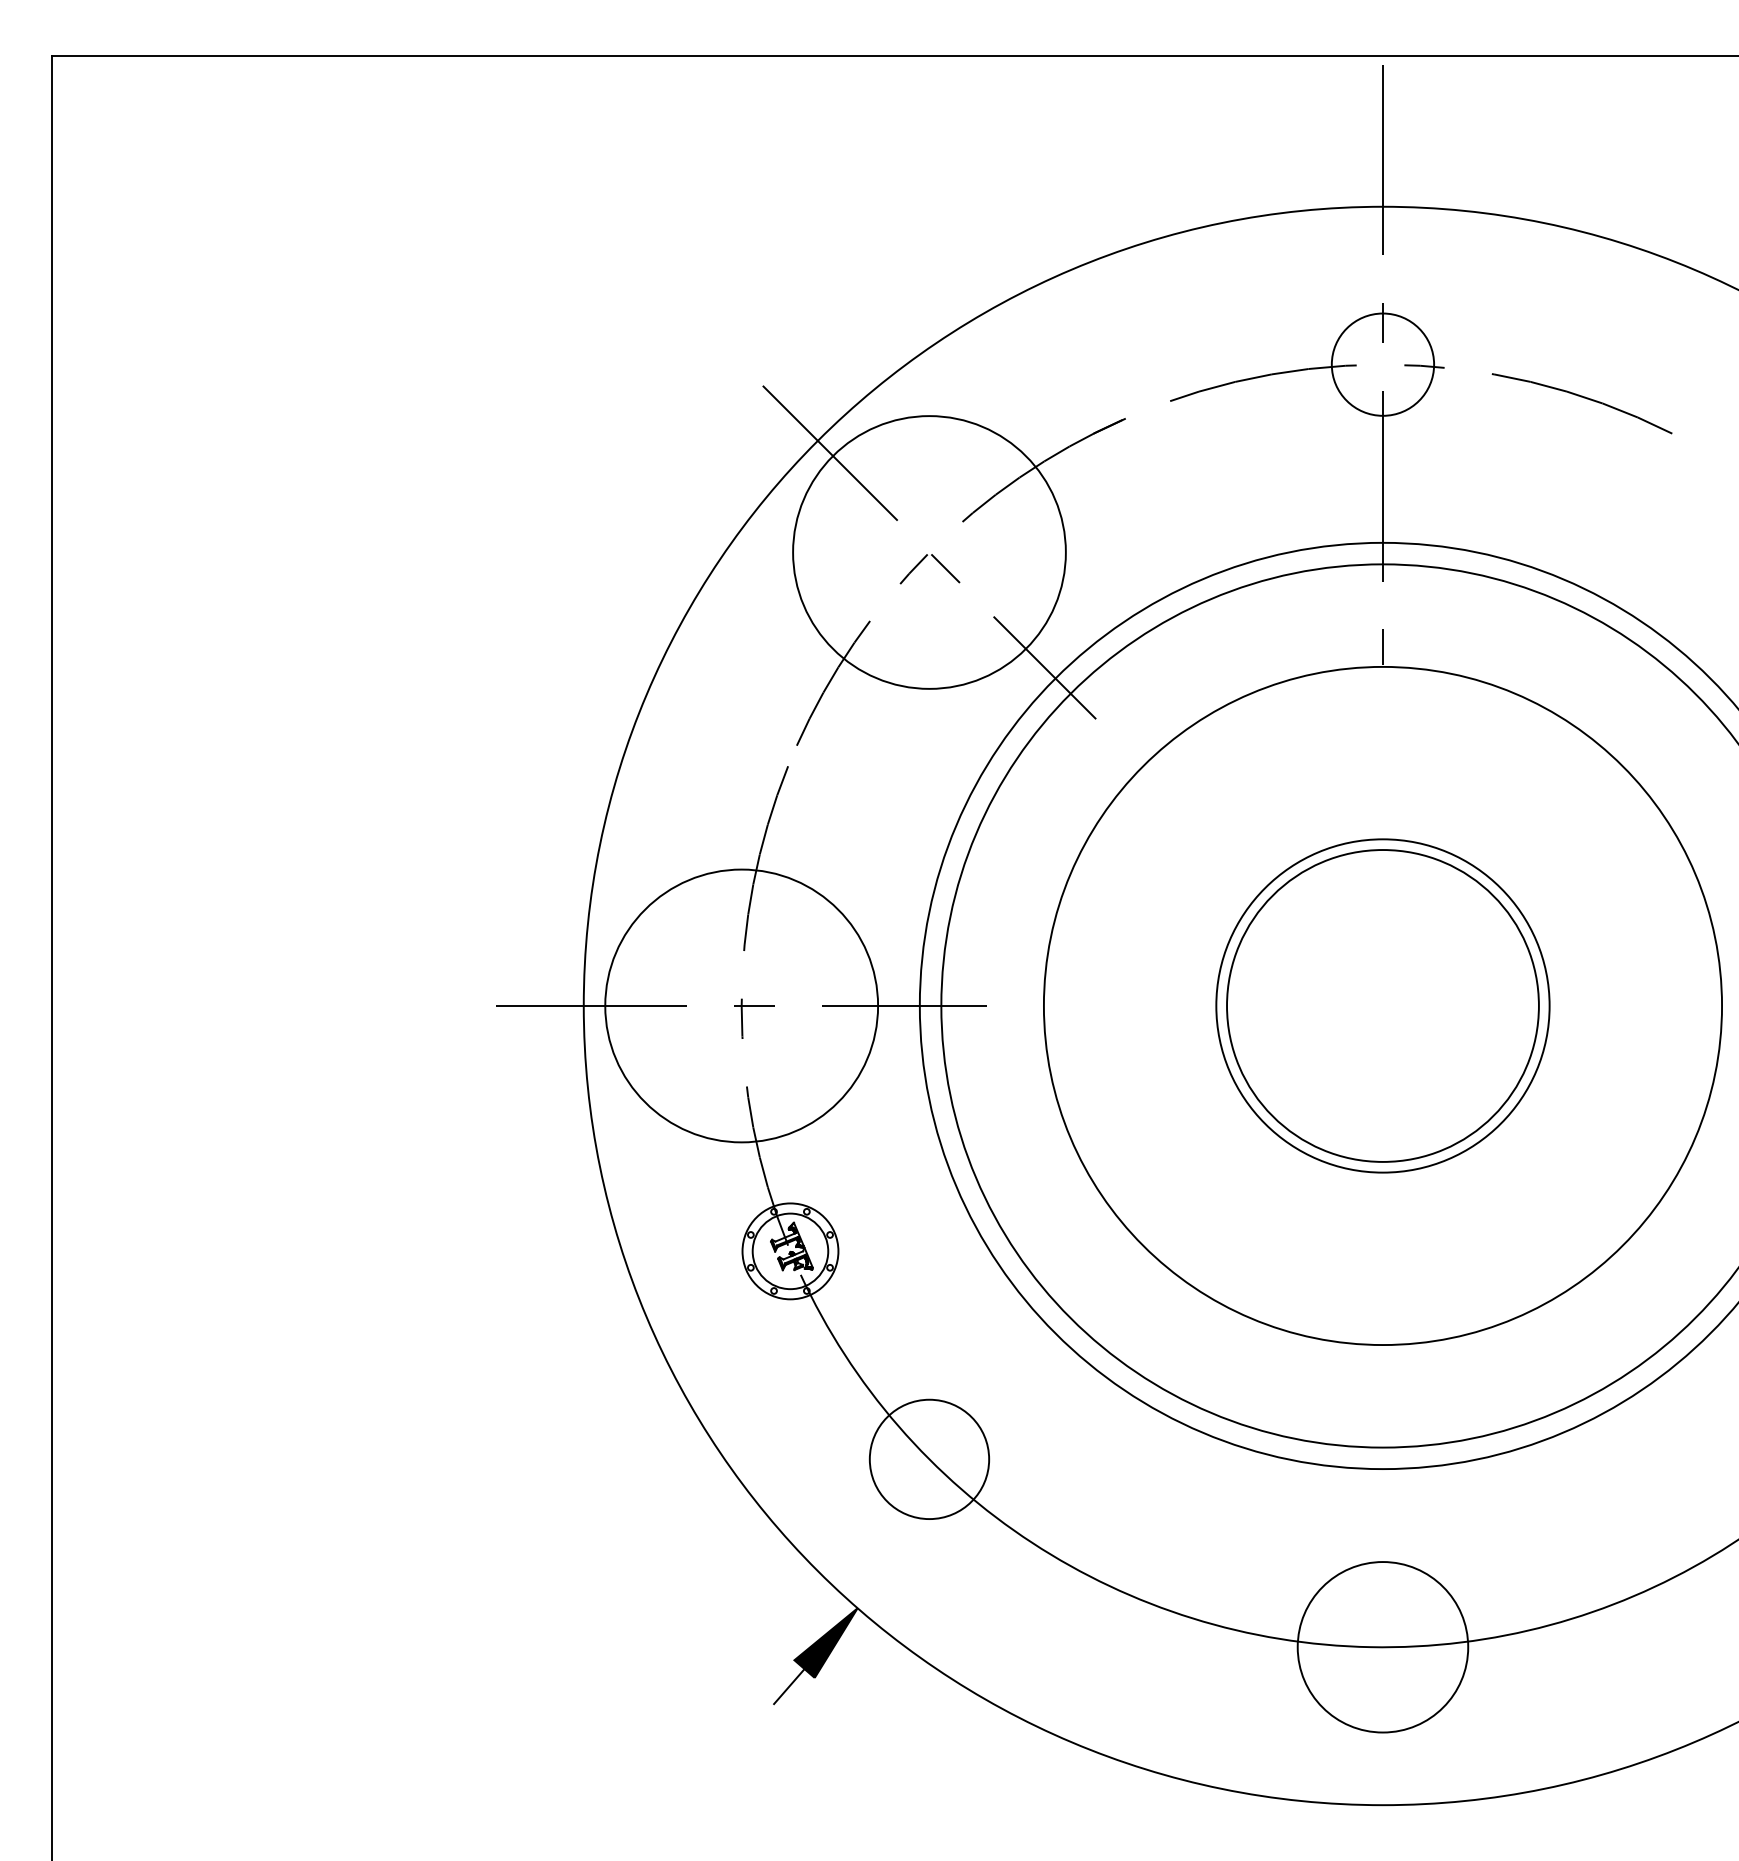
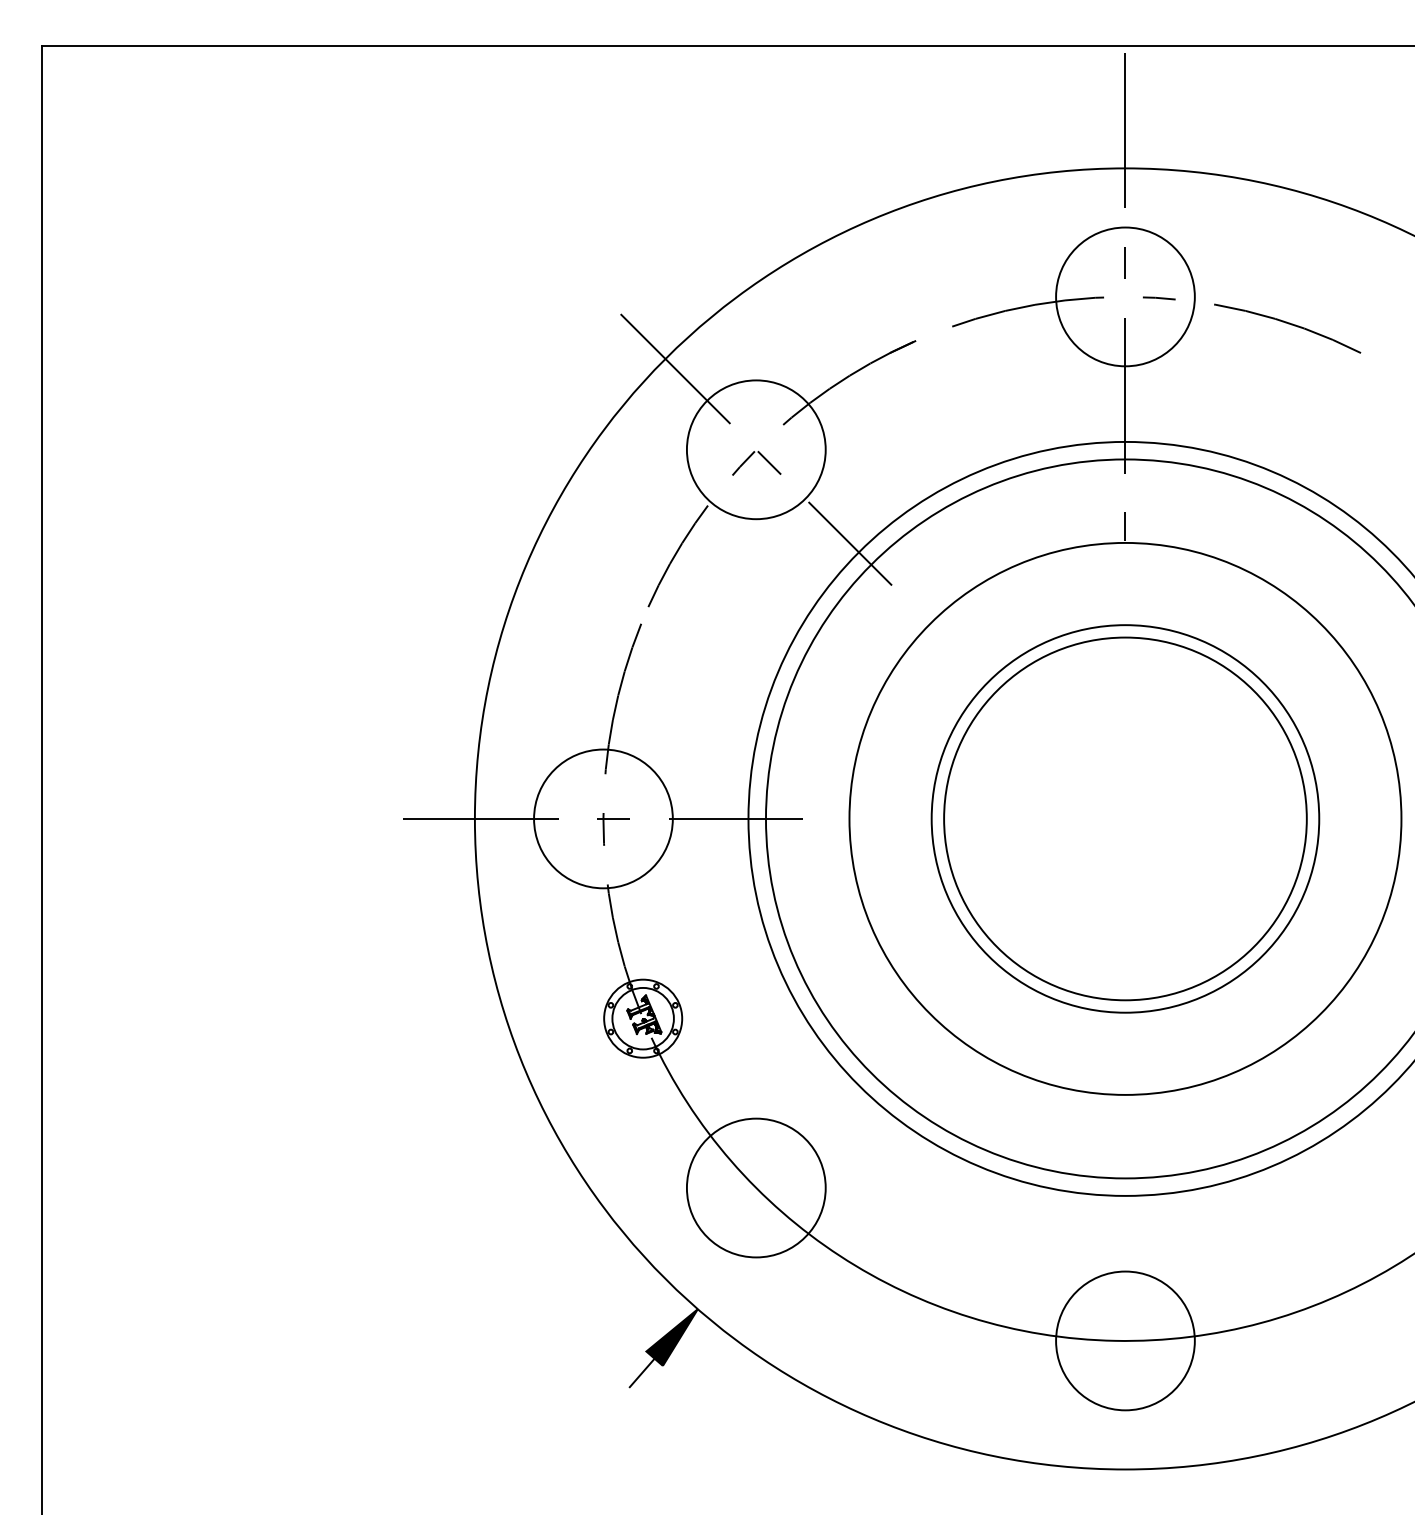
circle: (1382, 364) -> (1125, 296), size x1.67
circle: (929, 552) -> (756, 449), size x0.62
circle: (741, 1005) -> (603, 818), size x0.62
circle: (1382, 1005) -> (1125, 818), size x1.43
circle: (1382, 1005) -> (1125, 818), size x1.43
circle: (929, 1459) -> (756, 1188), size x1.43

